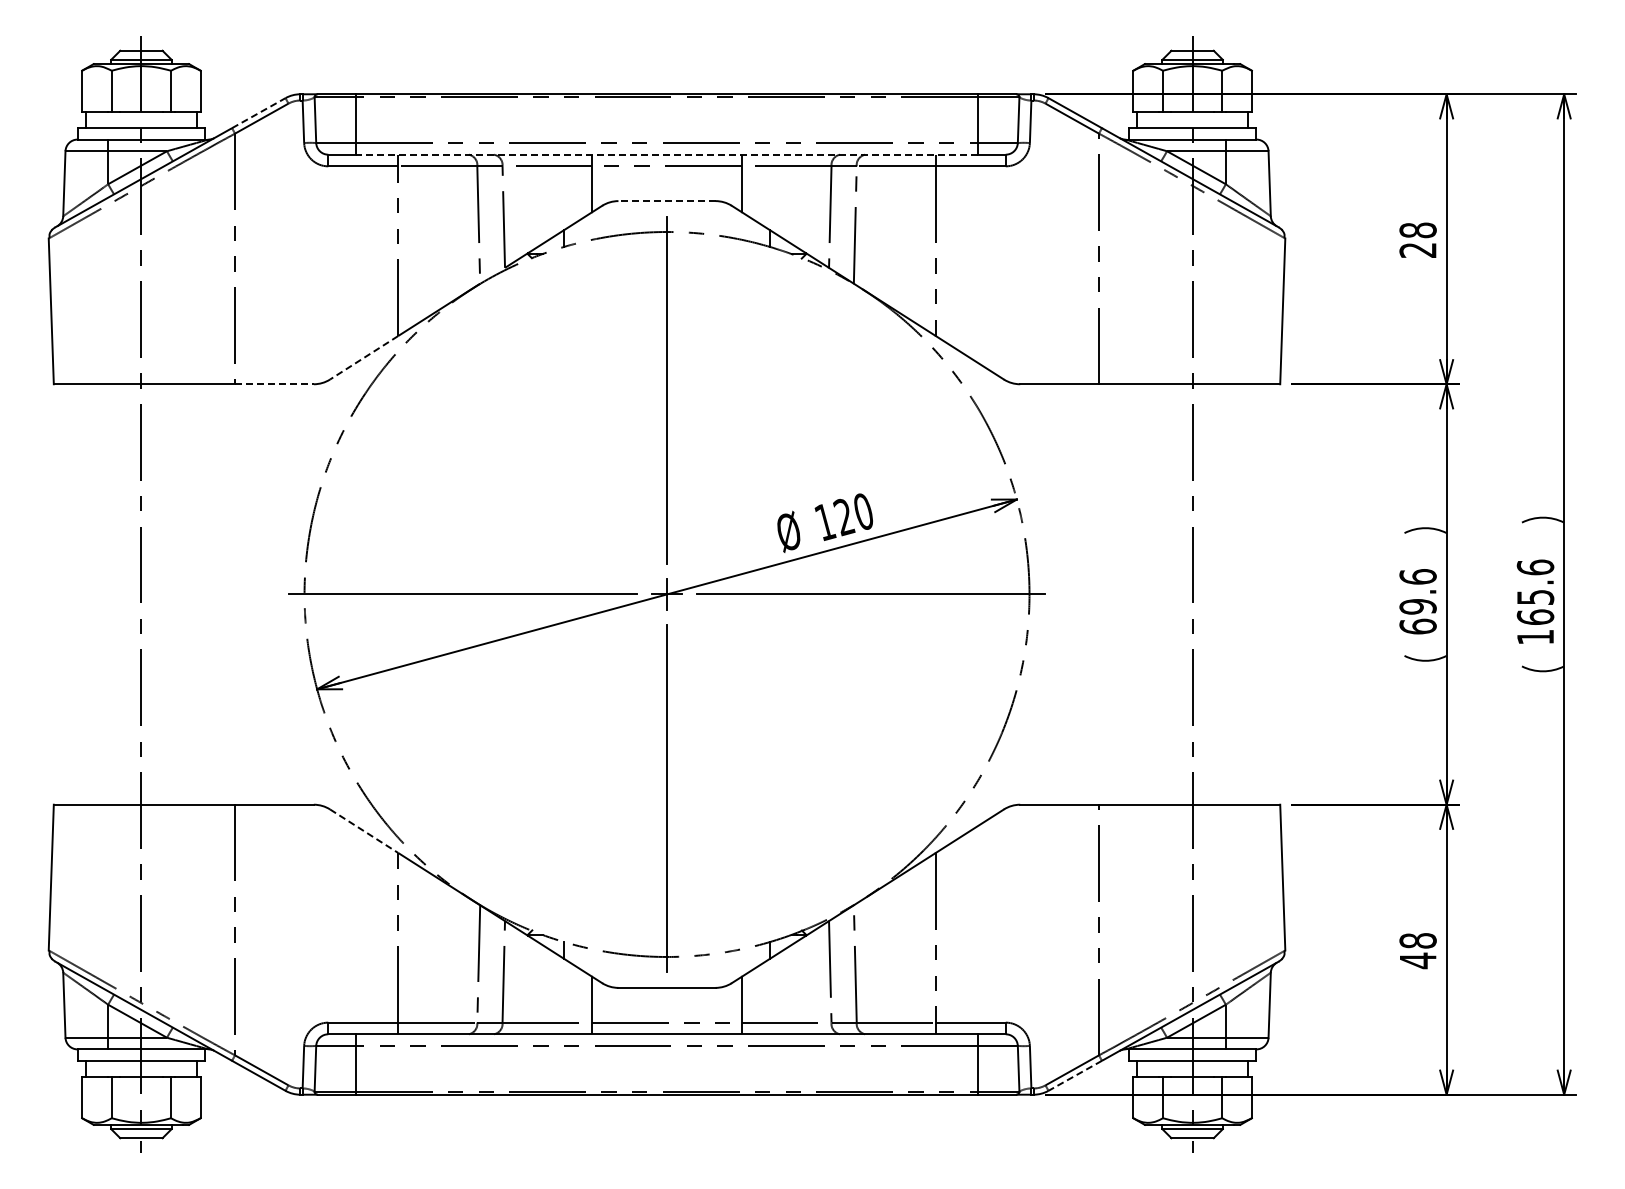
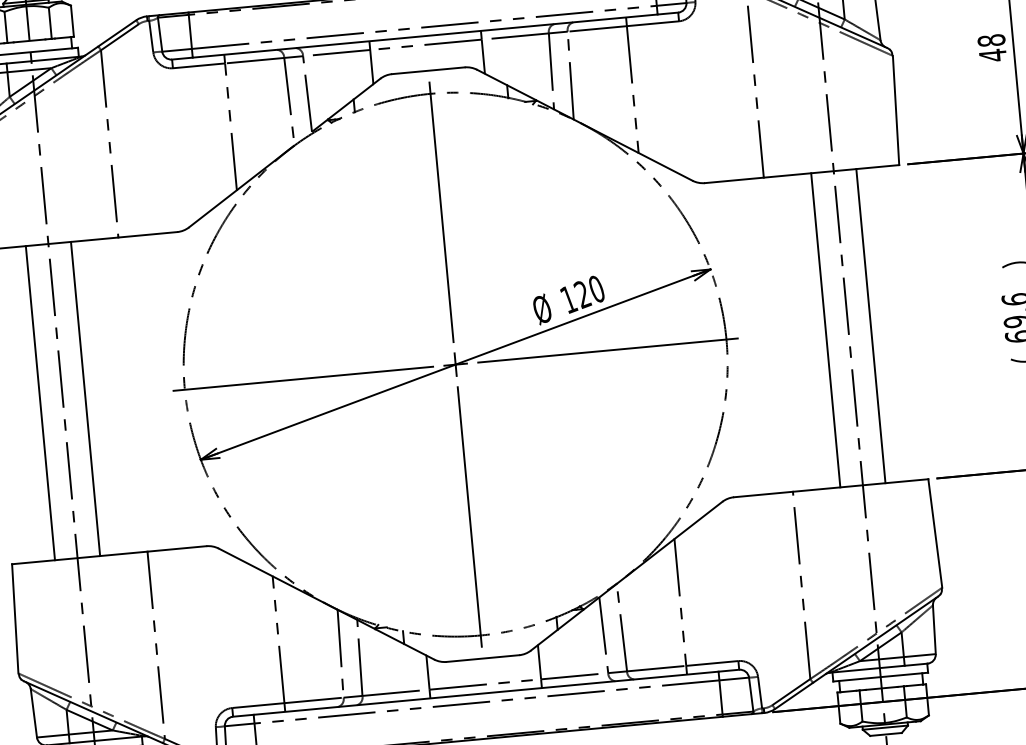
line: (258, 113) -> (117, 33), dashed -> solid
line: (666, 154) -> (424, 35), dashed -> solid
line: (667, 201) -> (428, 71), dashed -> solid
text: (1417, 250) -> (992, 55), 28 -> 48
line: (363, 358) -> (212, 209), dashed -> solid
line: (274, 384) -> (147, 234), dashed -> solid
line: (111, 594) -> (40, 403), added
line: (171, 594) -> (85, 399), added
line: (1162, 594) -> (825, 330), added
line: (1222, 594) -> (870, 326), added
line: (364, 831) -> (246, 562), dashed -> solid
line: (1075, 1075) -> (794, 695), dashed -> solid

